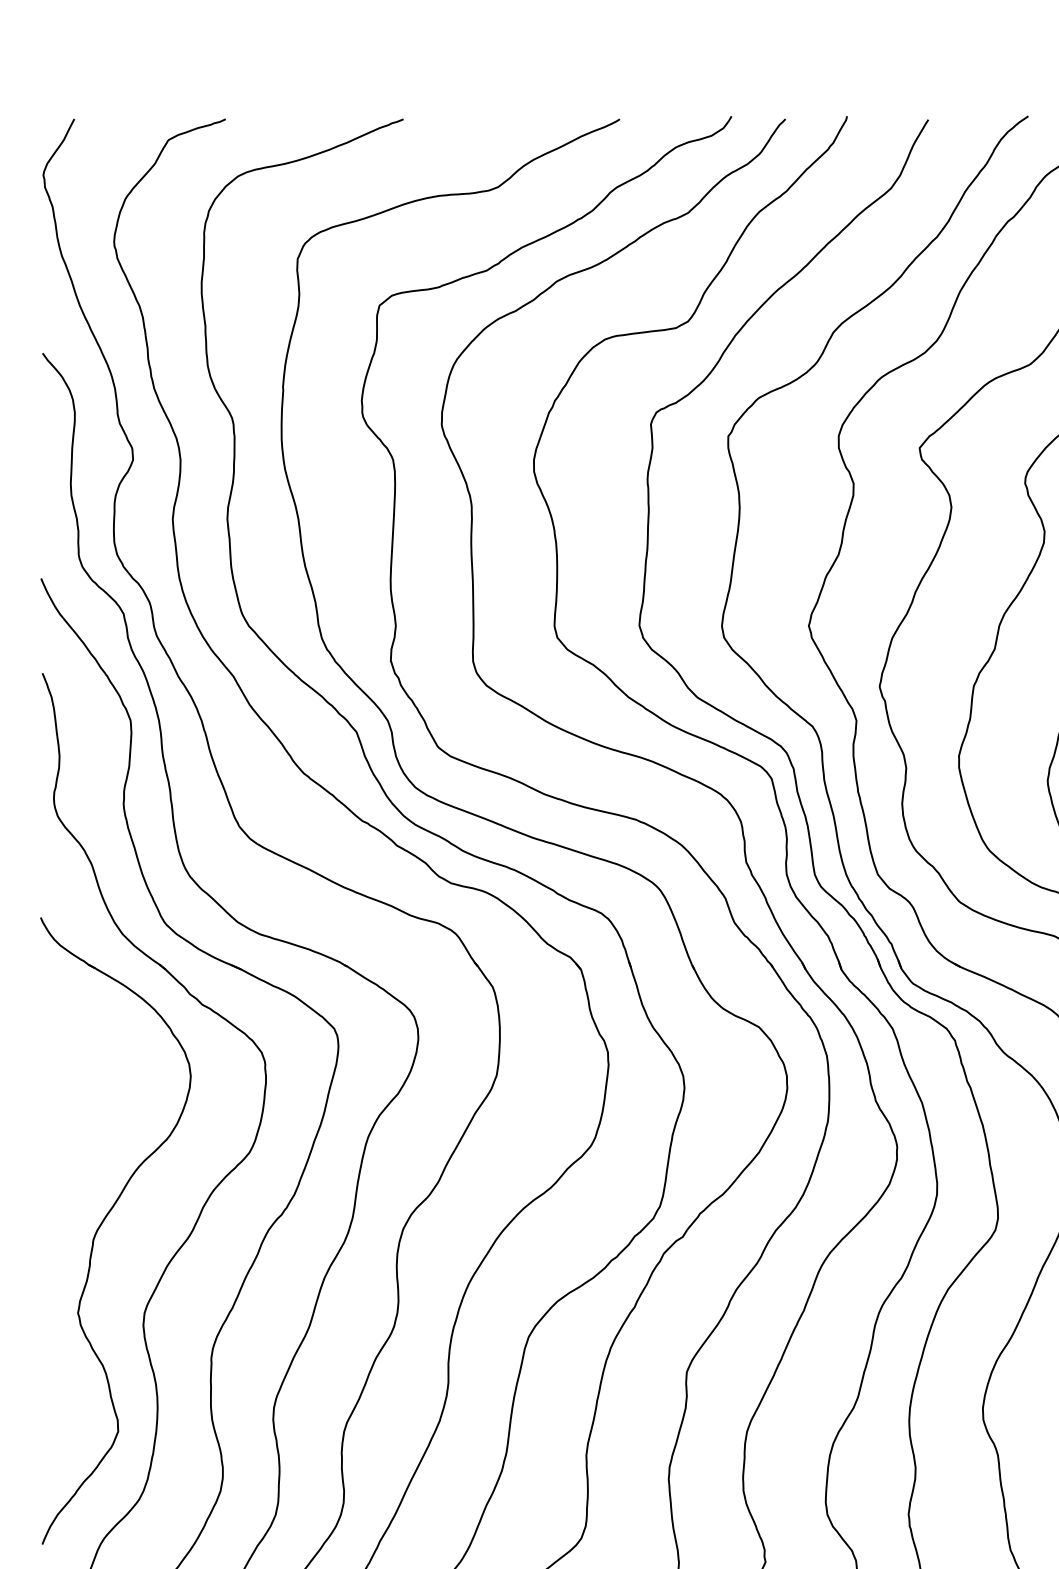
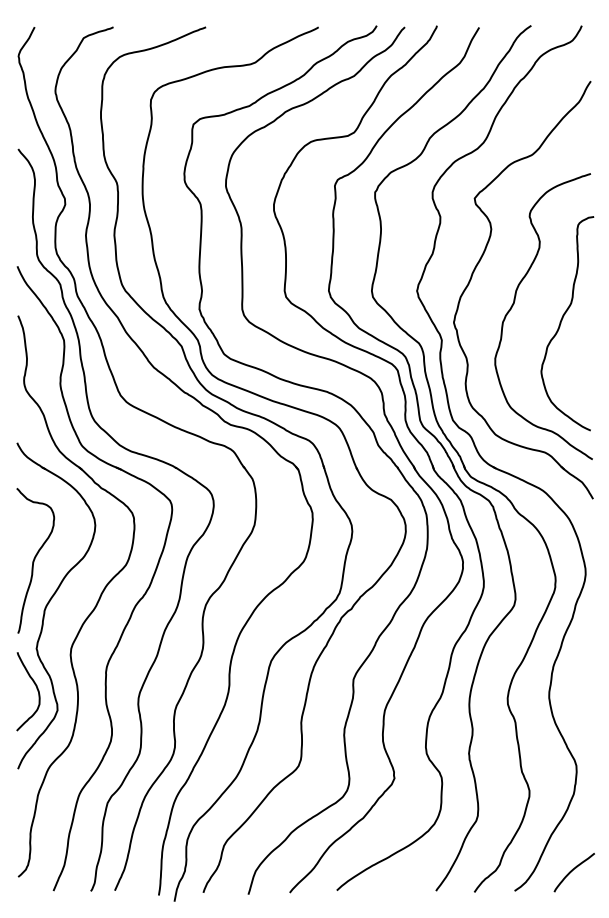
curve: (75, 1141) -> (35, 559), added
curve: (77, 1391) -> (36, 689), added

